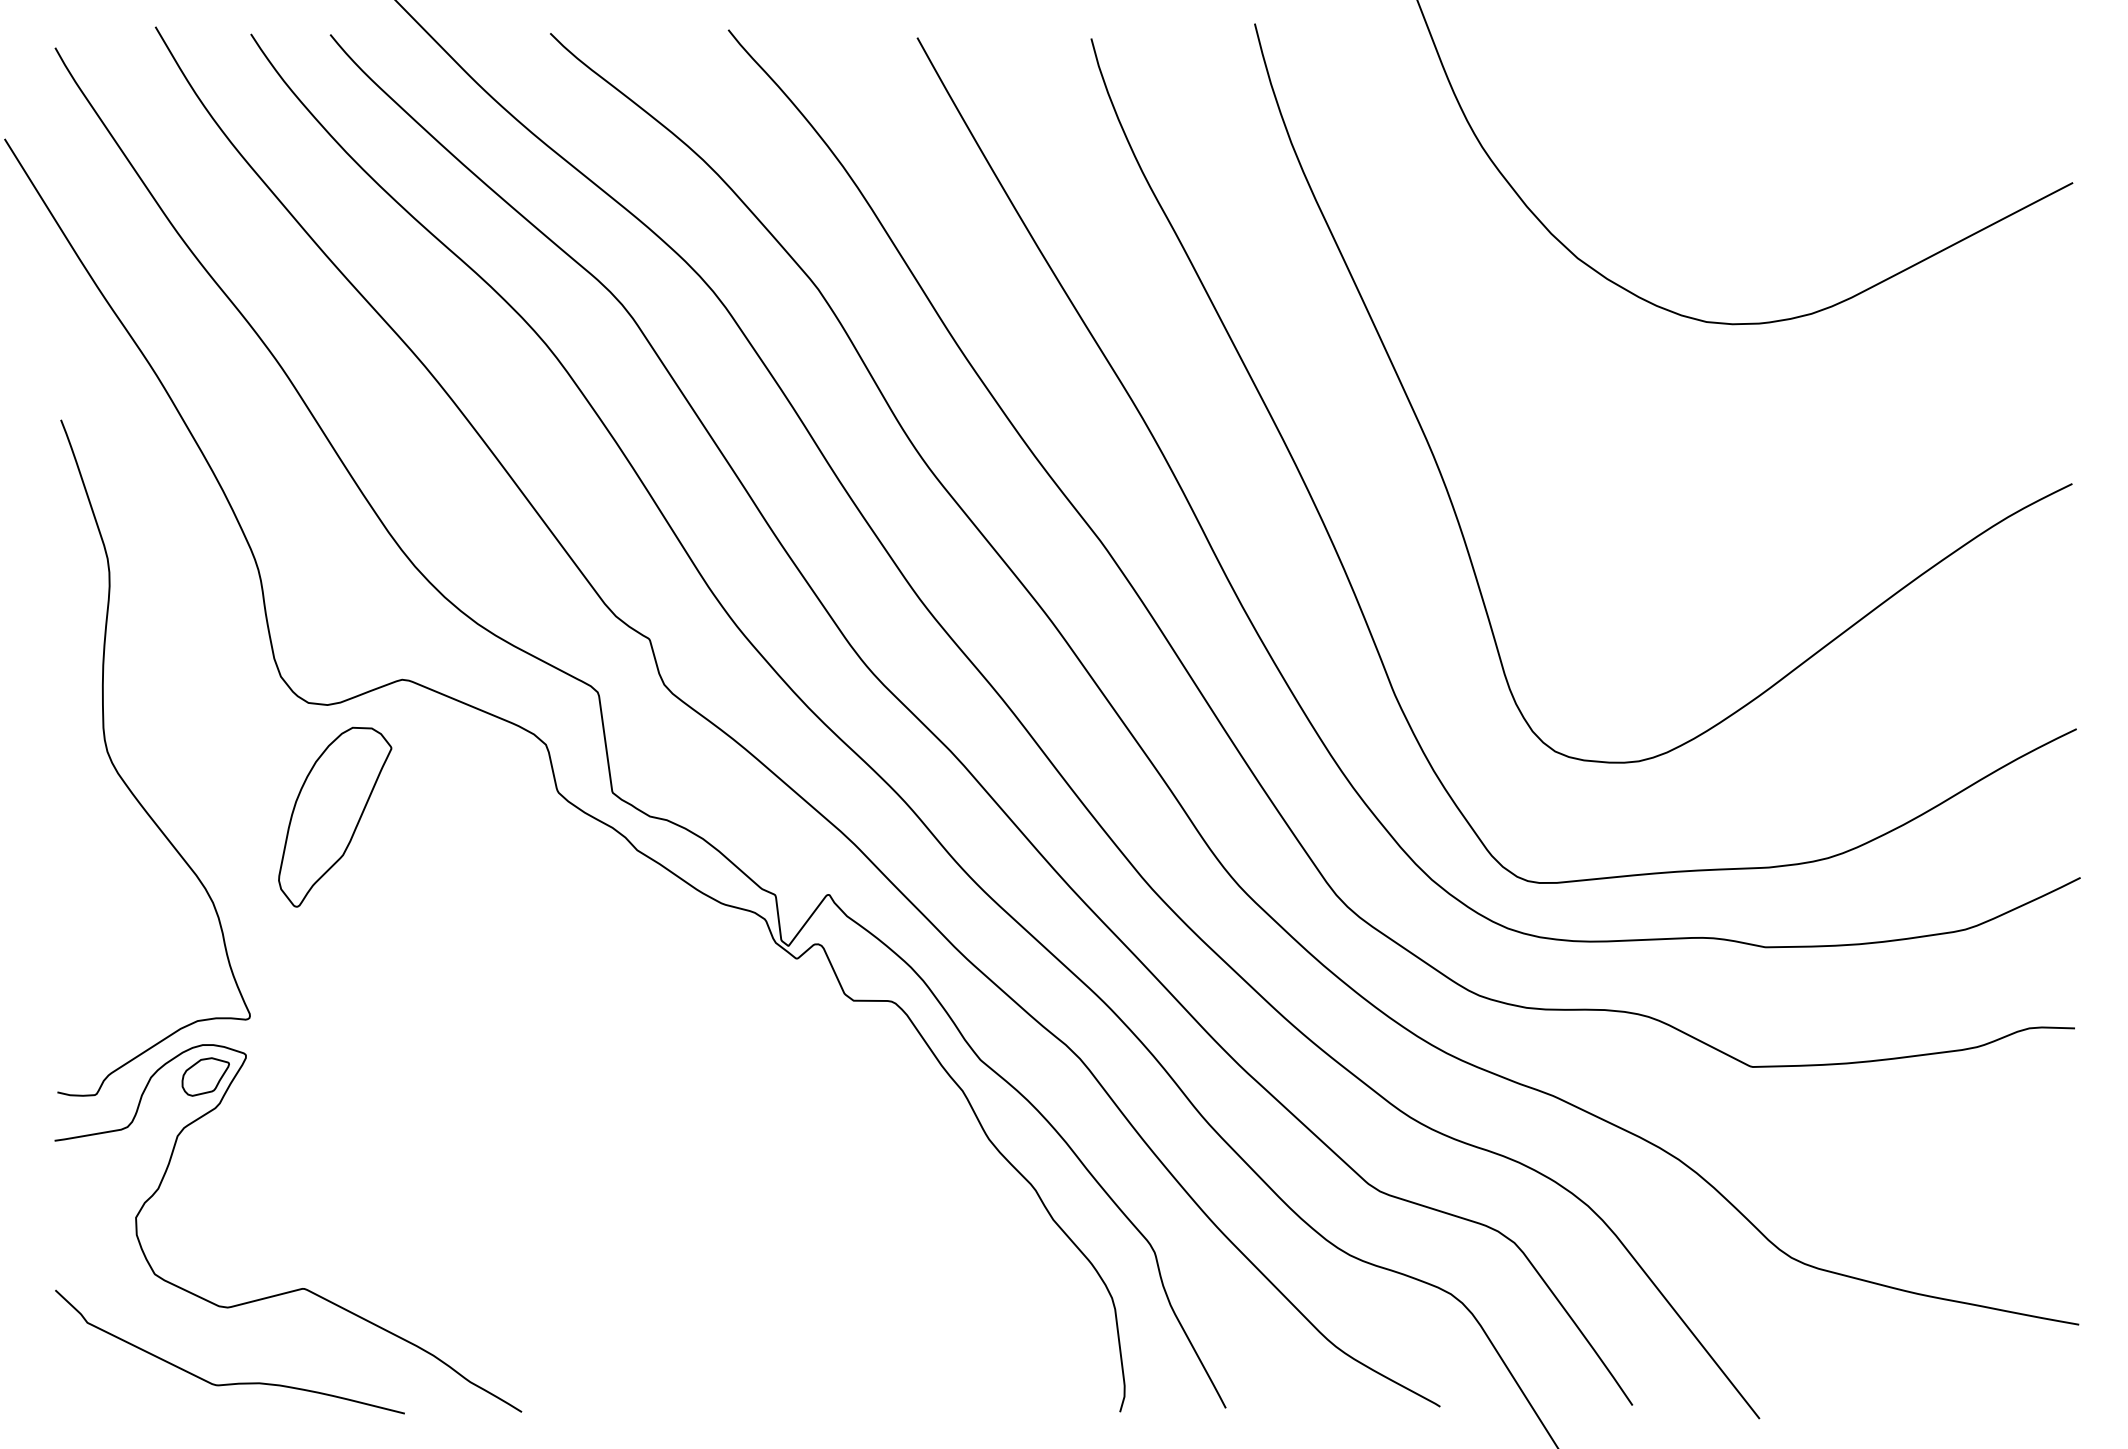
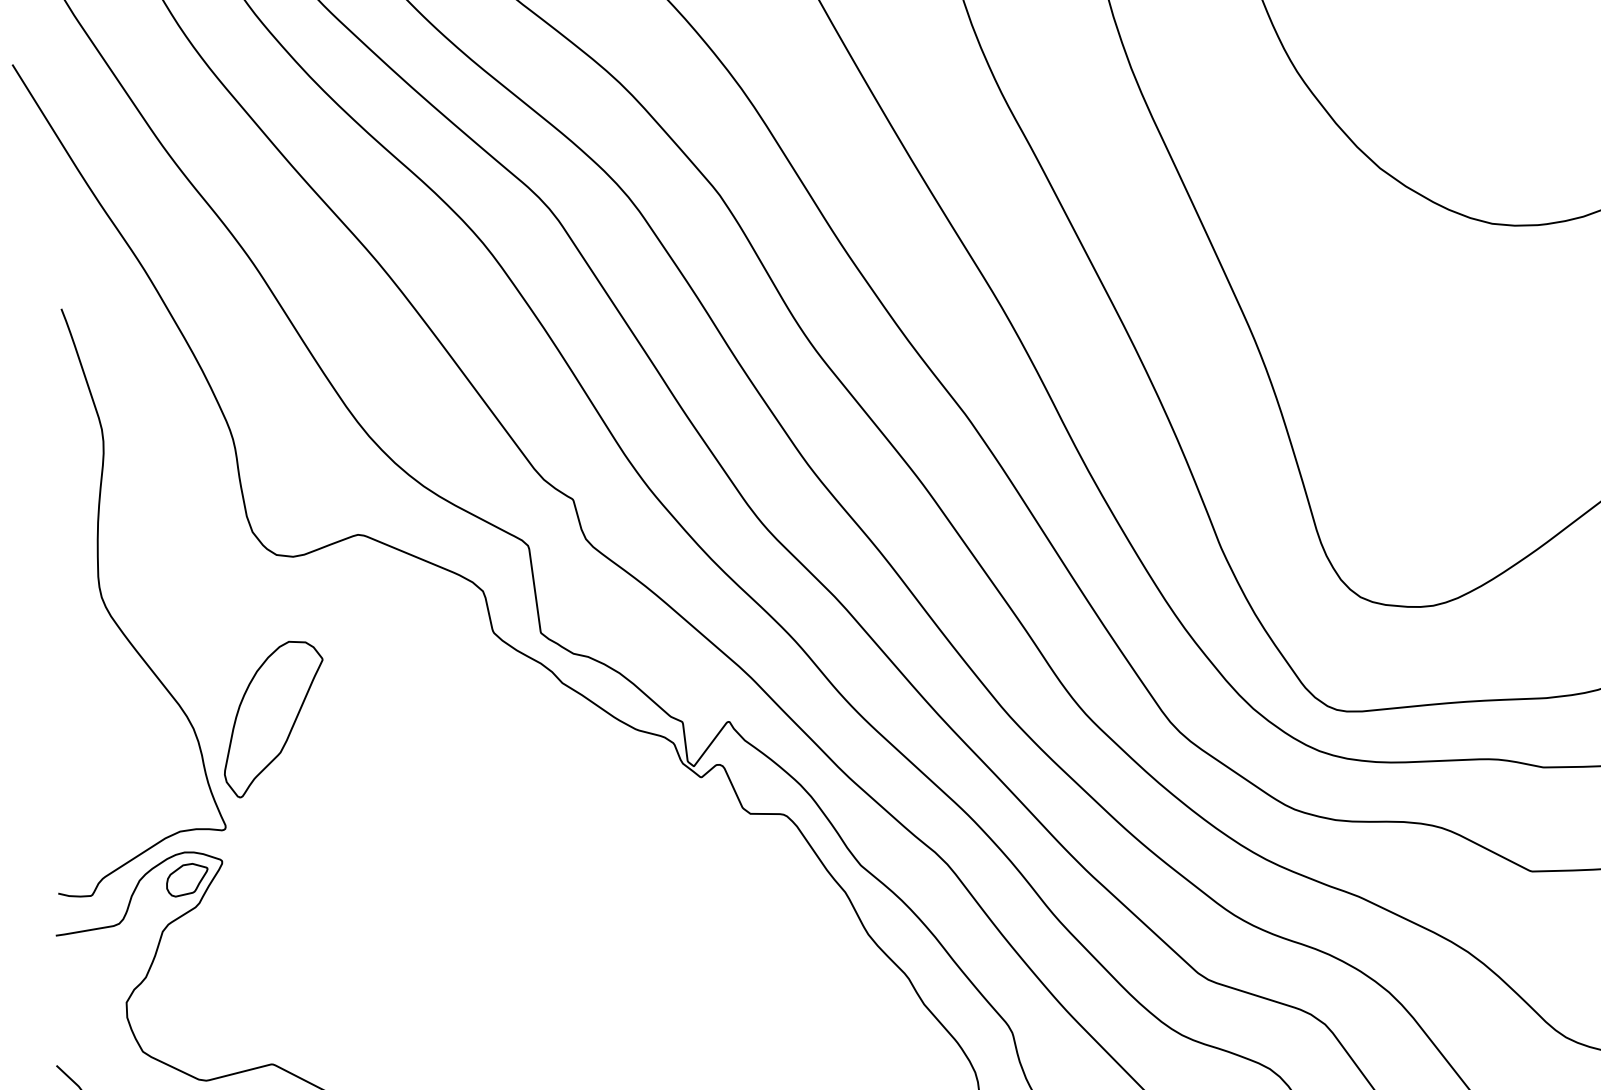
part: (335, 816) -> (273, 718), moved

